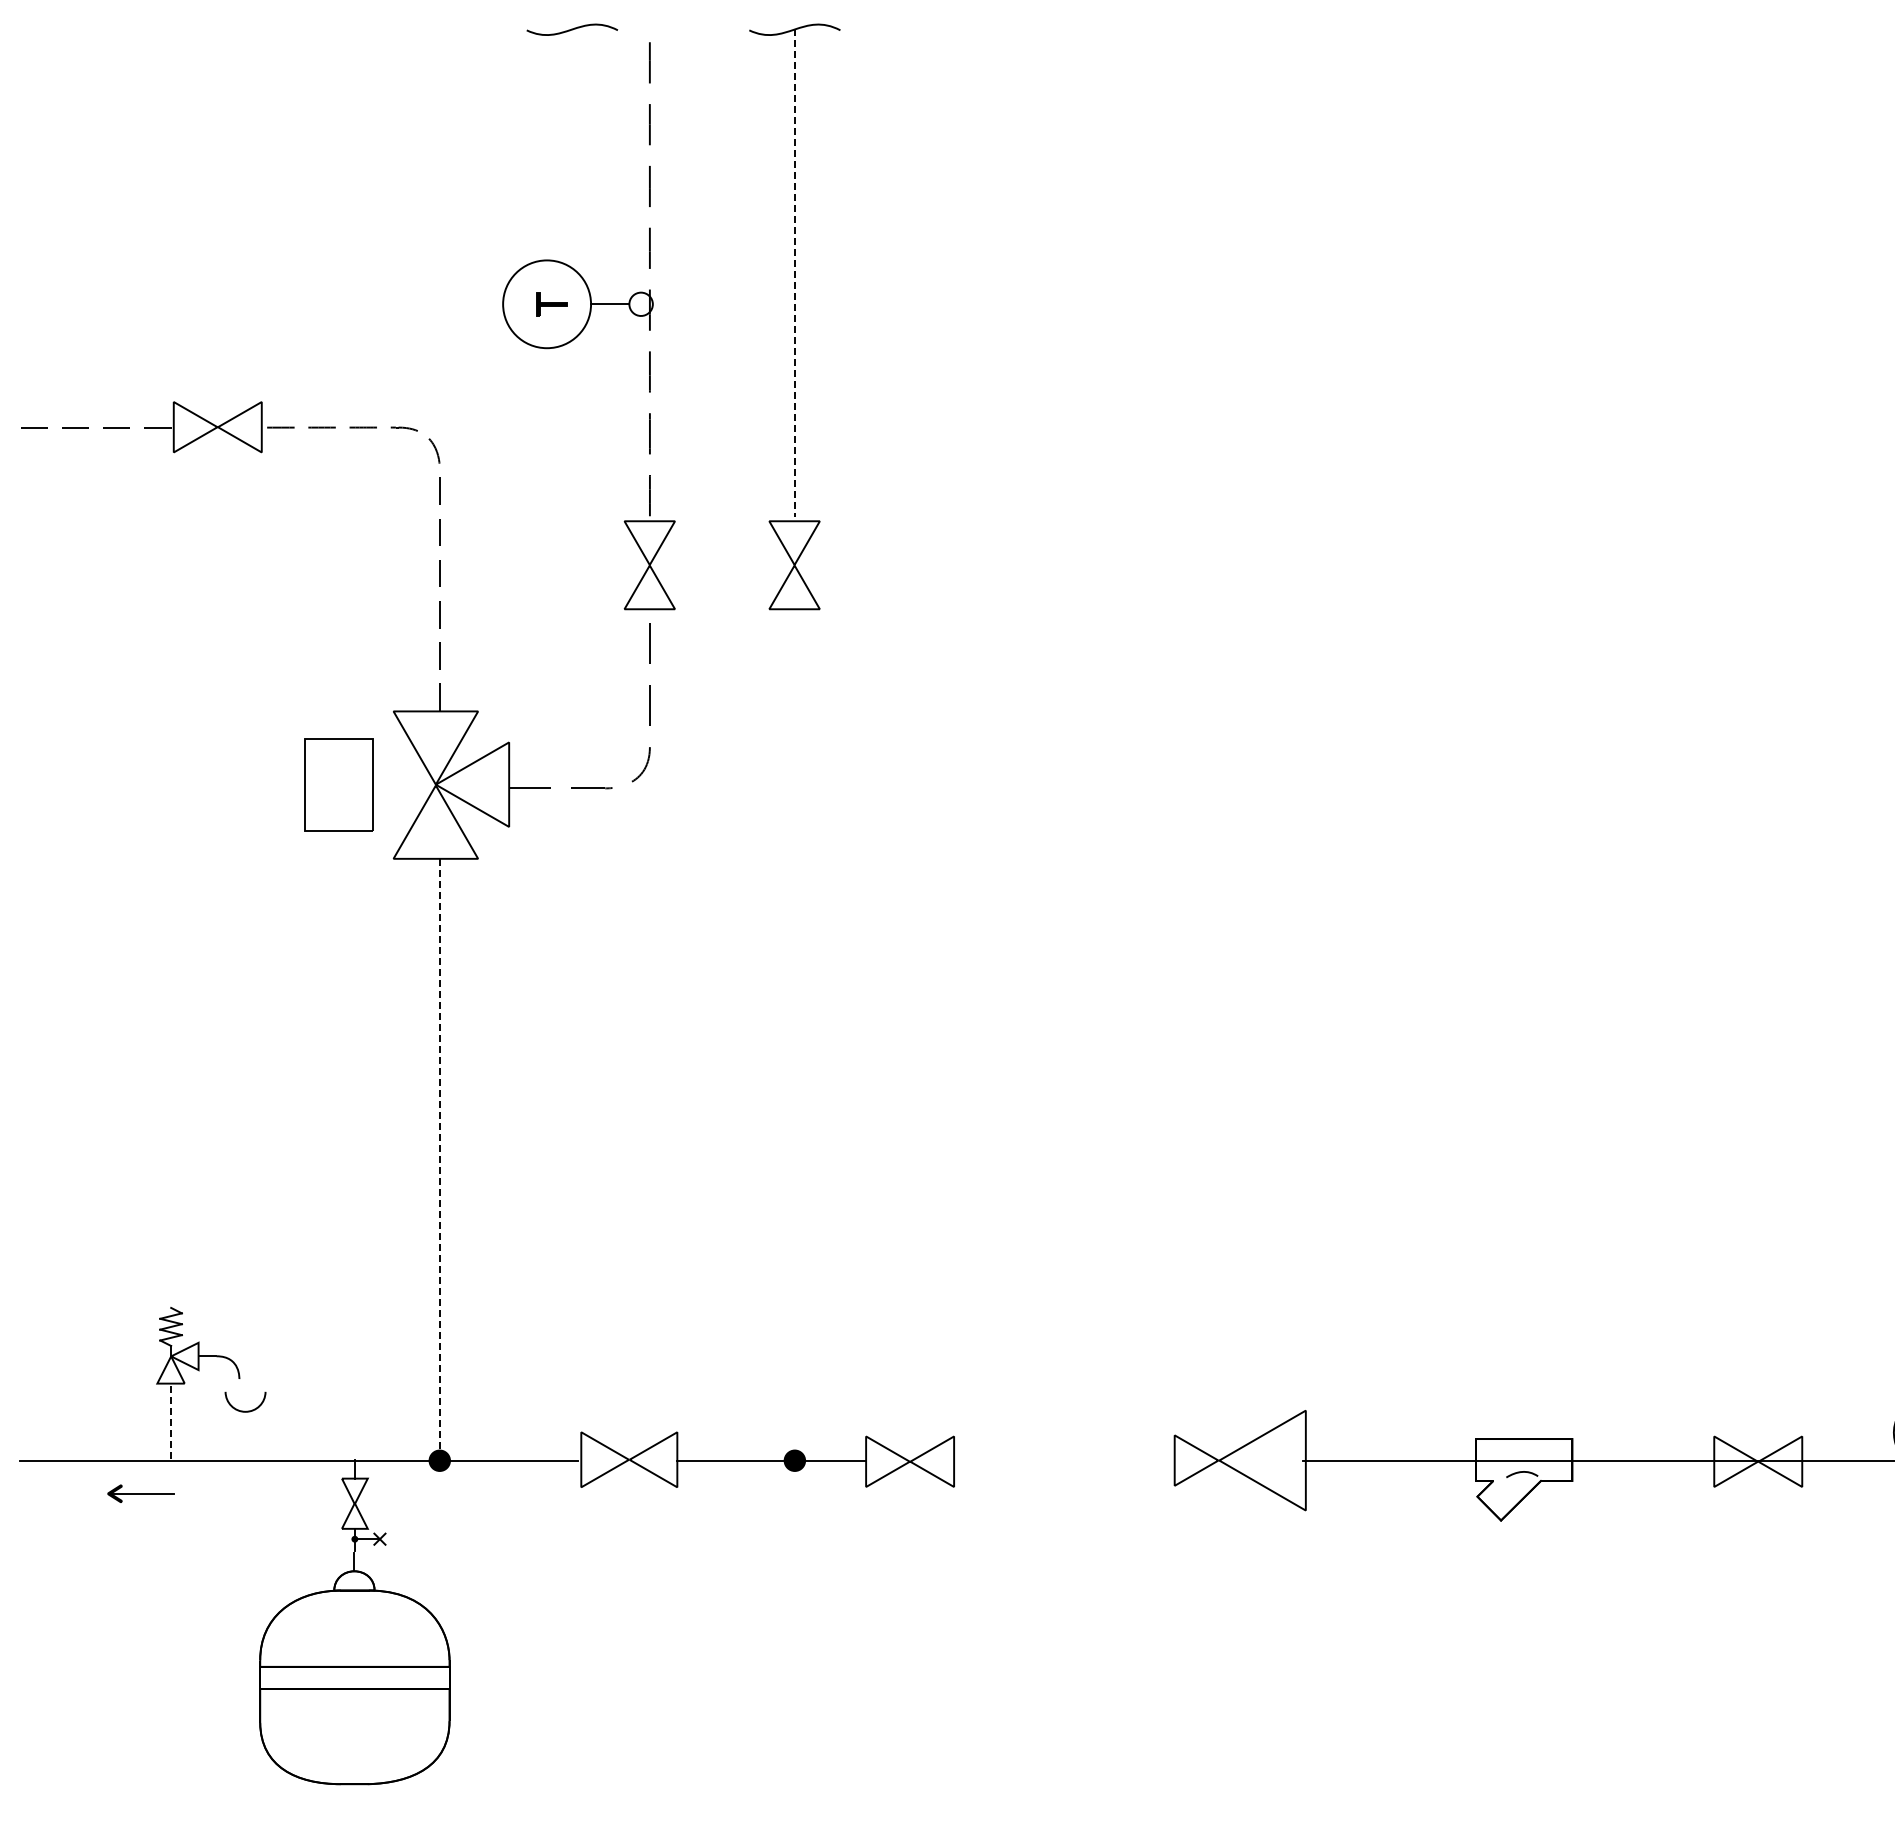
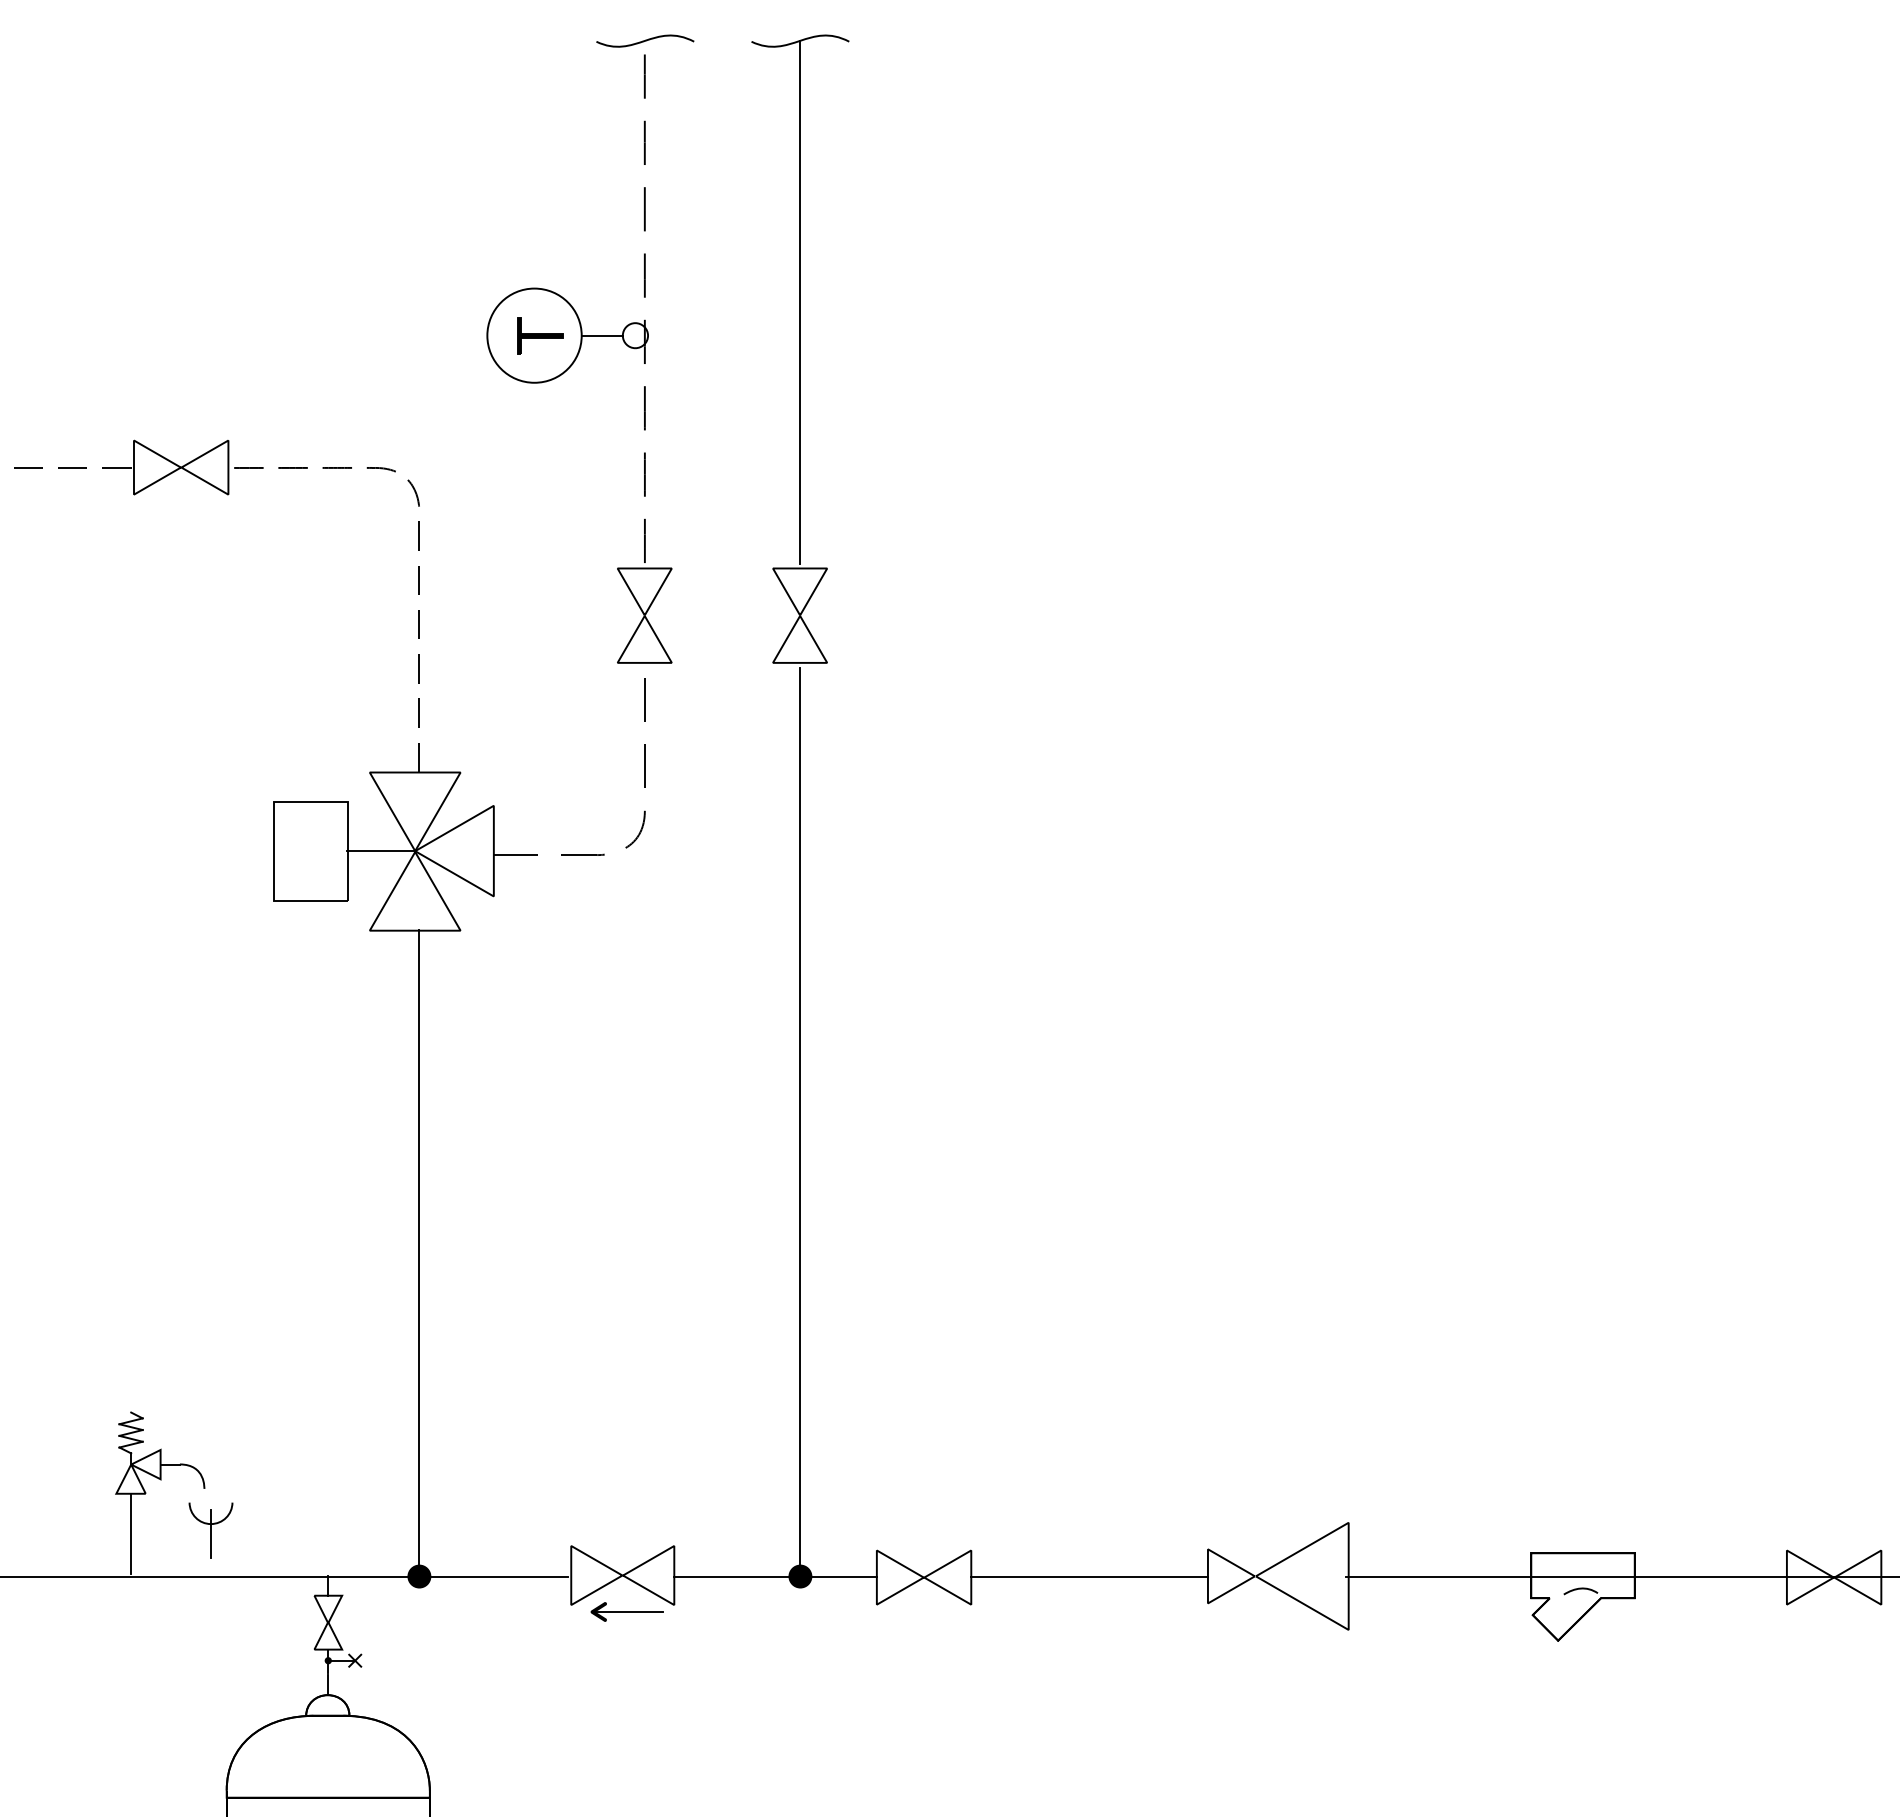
curve: (572, 29) -> (645, 40), moved
line: (794, 273) -> (800, 302), dashed -> solid
part: (551, 304) -> (539, 335), size x1.43
line: (403, 784) -> (380, 850), added
line: (794, 1035) -> (800, 1120), added
line: (439, 1160) -> (419, 1254), dashed -> solid
line: (245, 1420) -> (210, 1533), added
line: (171, 1421) -> (131, 1534), dashed -> solid
line: (1063, 1460) -> (1088, 1576), added
part: (140, 1493) -> (626, 1611), moved

